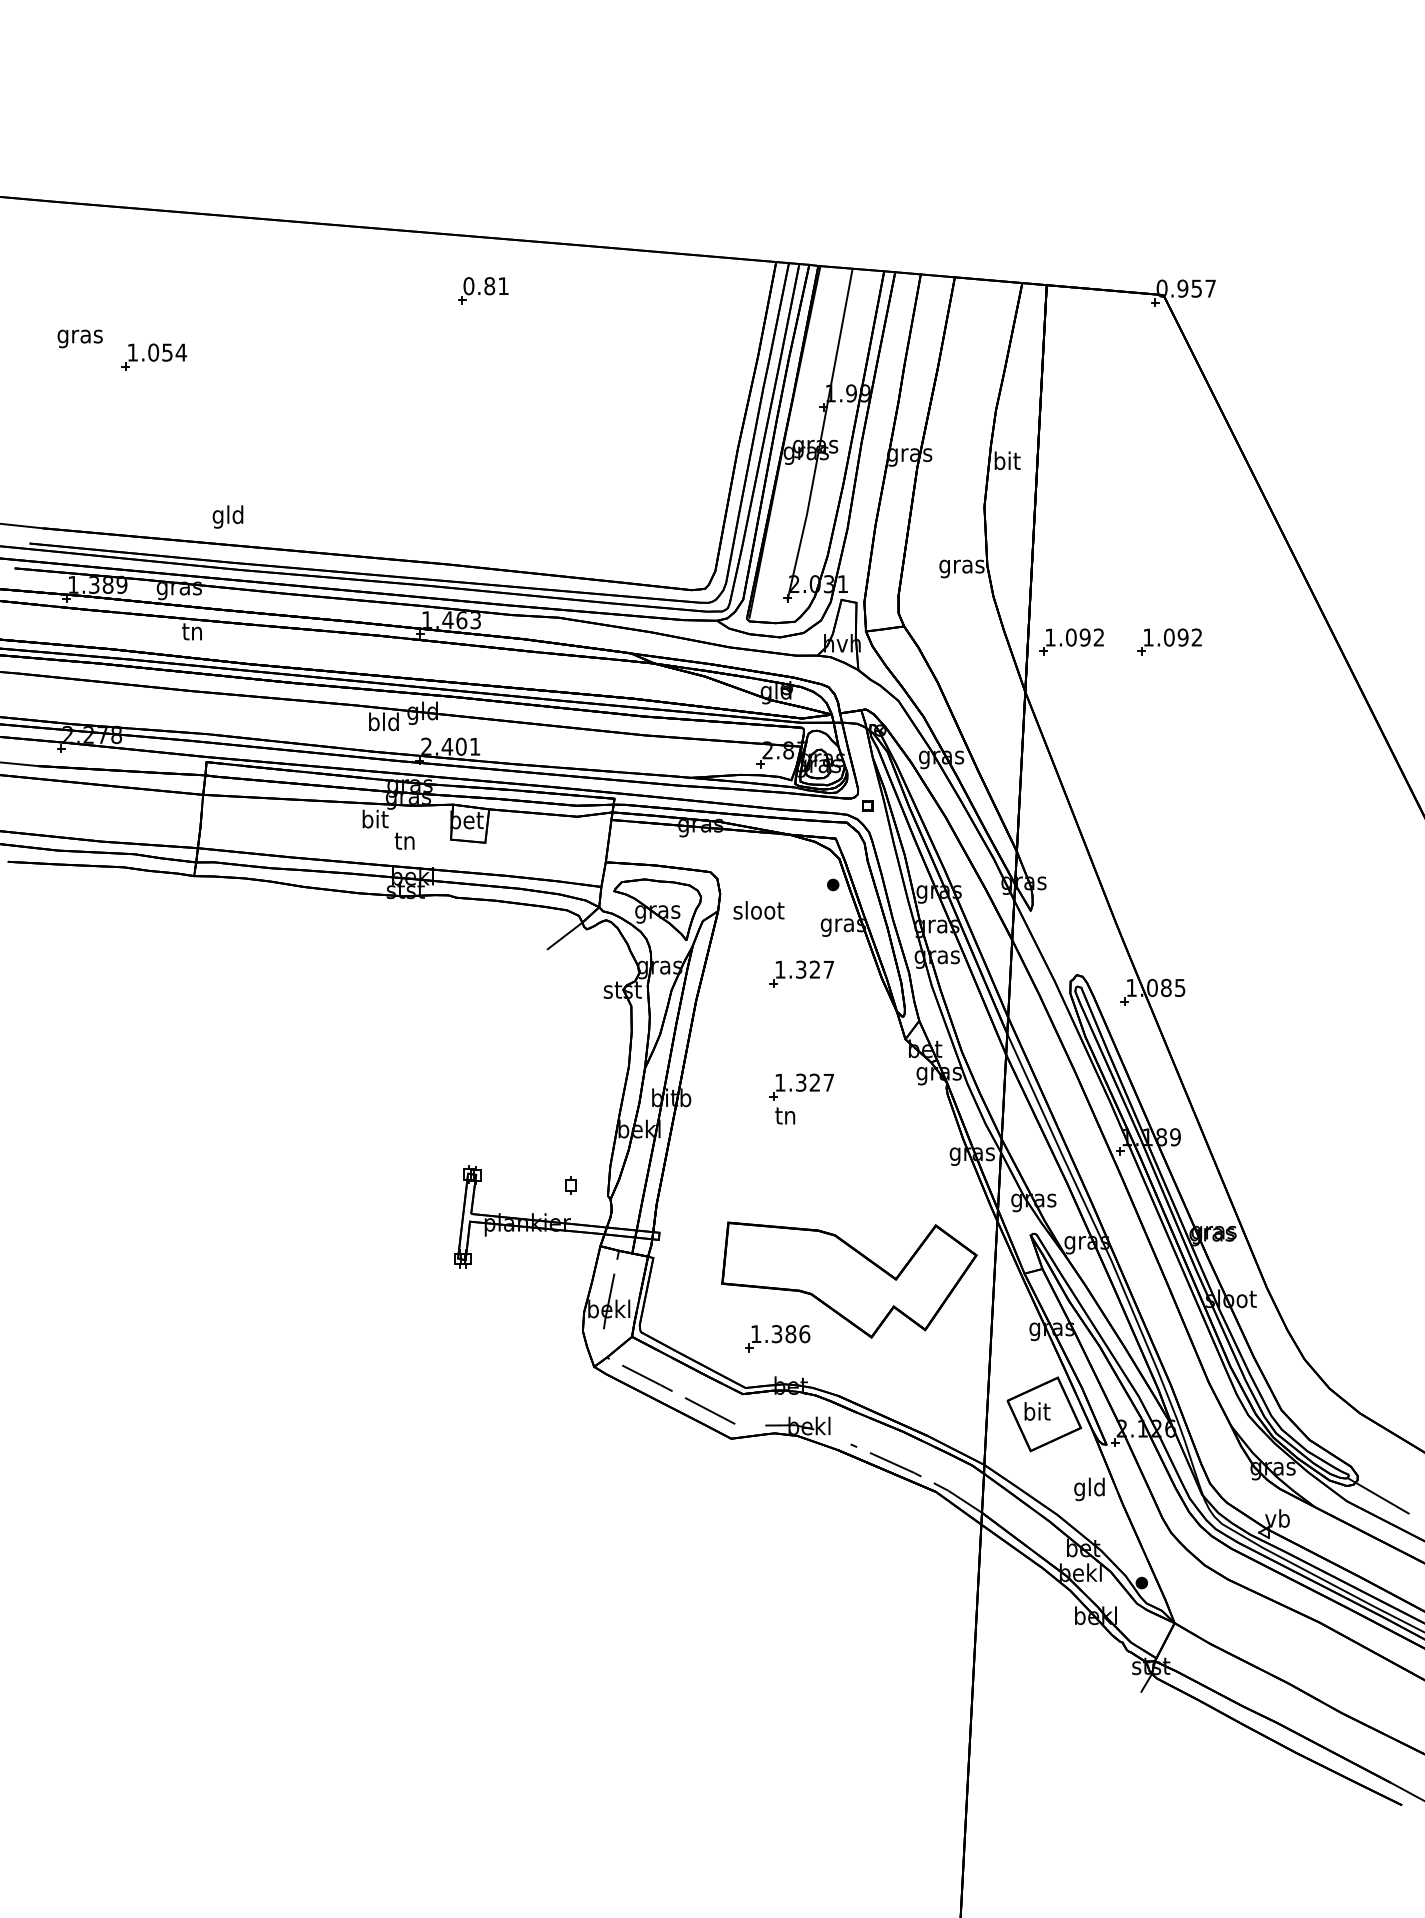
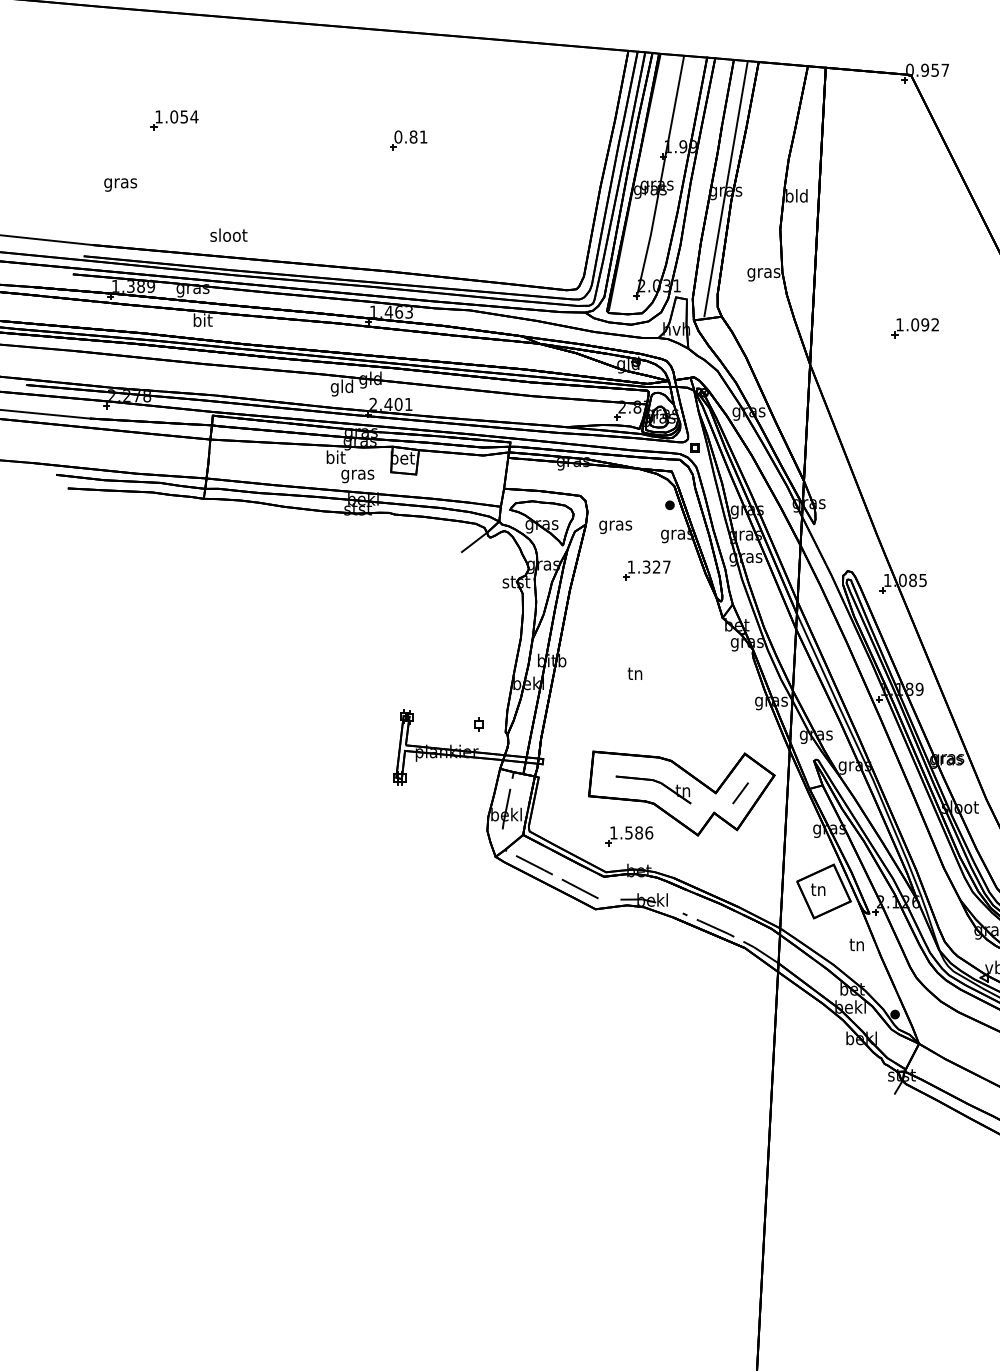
part: (483, 290) -> (409, 140), moved
text: (79, 338) -> (120, 184), moved
line: (909, 450) -> (725, 188), added
text: (1006, 460) -> (796, 195), bit -> bld
text: (228, 516) -> (228, 236), gld -> sloot
text: (193, 630) -> (203, 319), tn -> bit
part: (1071, 641) -> (843, 327), removed
text: (373, 723) -> (334, 387), bld -> gld
text: (404, 843) -> (357, 475), tn -> gras
text: (758, 912) -> (615, 525), sloot -> gras
part: (801, 1086) -> (646, 652), removed
part: (813, 1264) -> (655, 782), added
line: (930, 1279) -> (740, 793), added
text: (777, 1333) -> (629, 832), 1.386 -> 1.586
text: (1037, 1411) -> (819, 889), bit -> tn
text: (1089, 1489) -> (856, 946), gld -> tn

